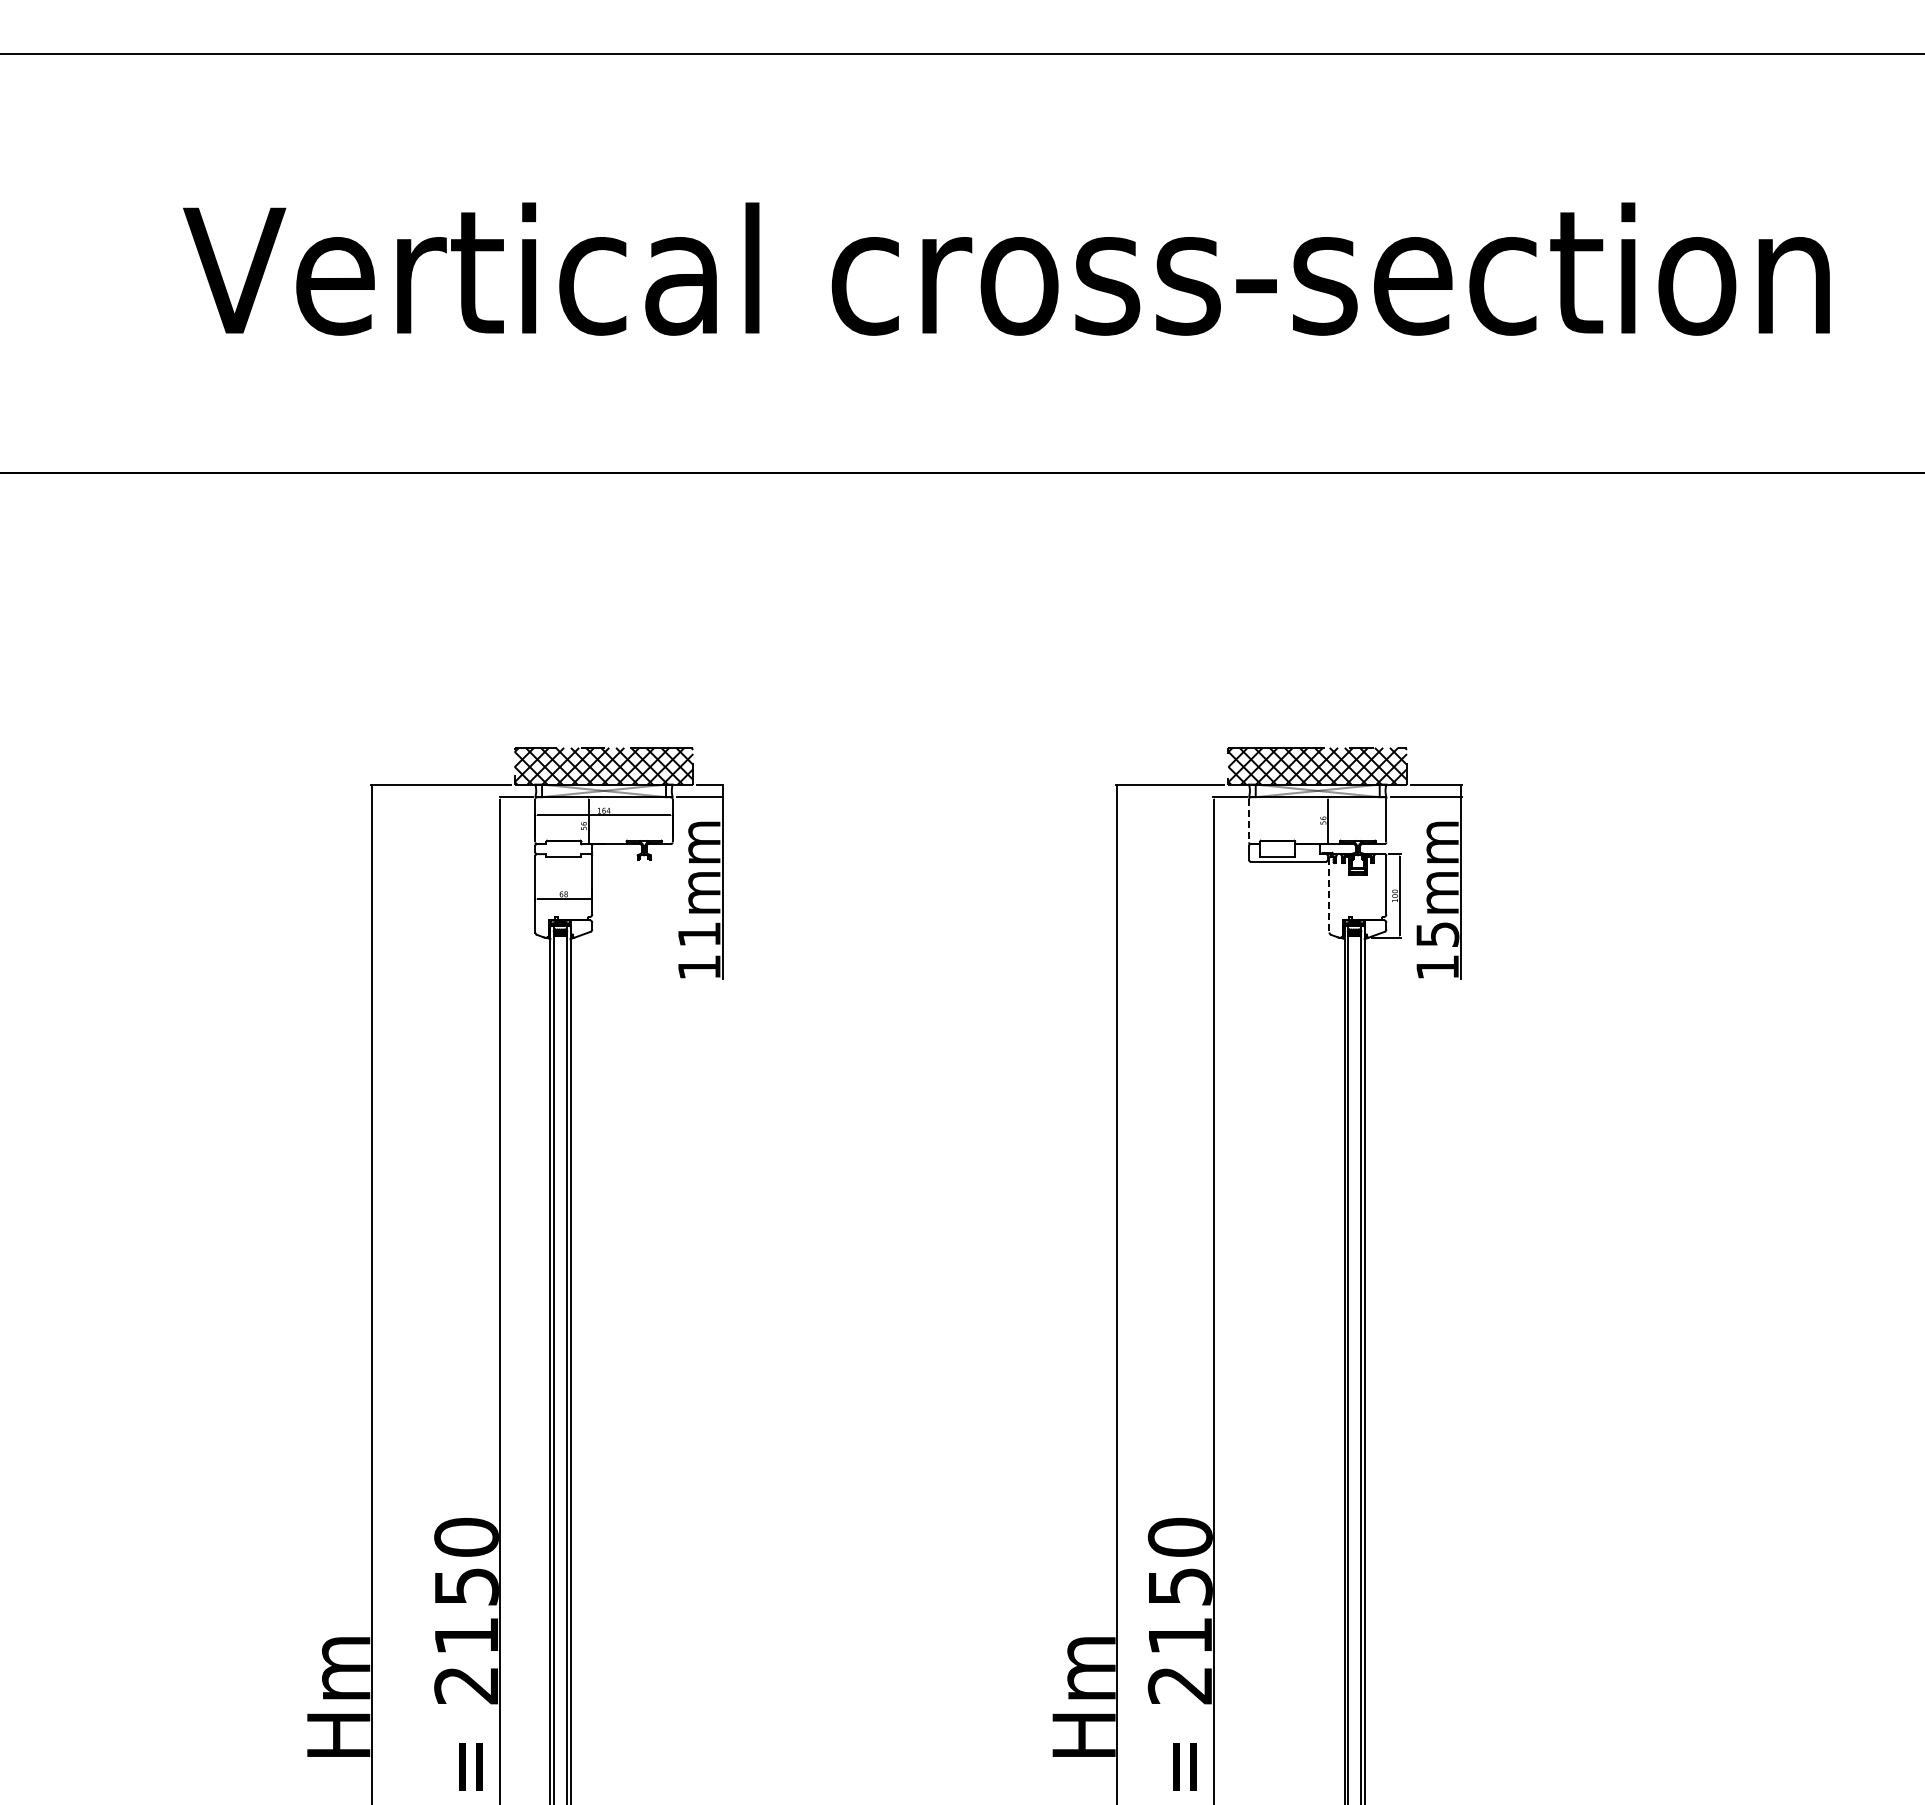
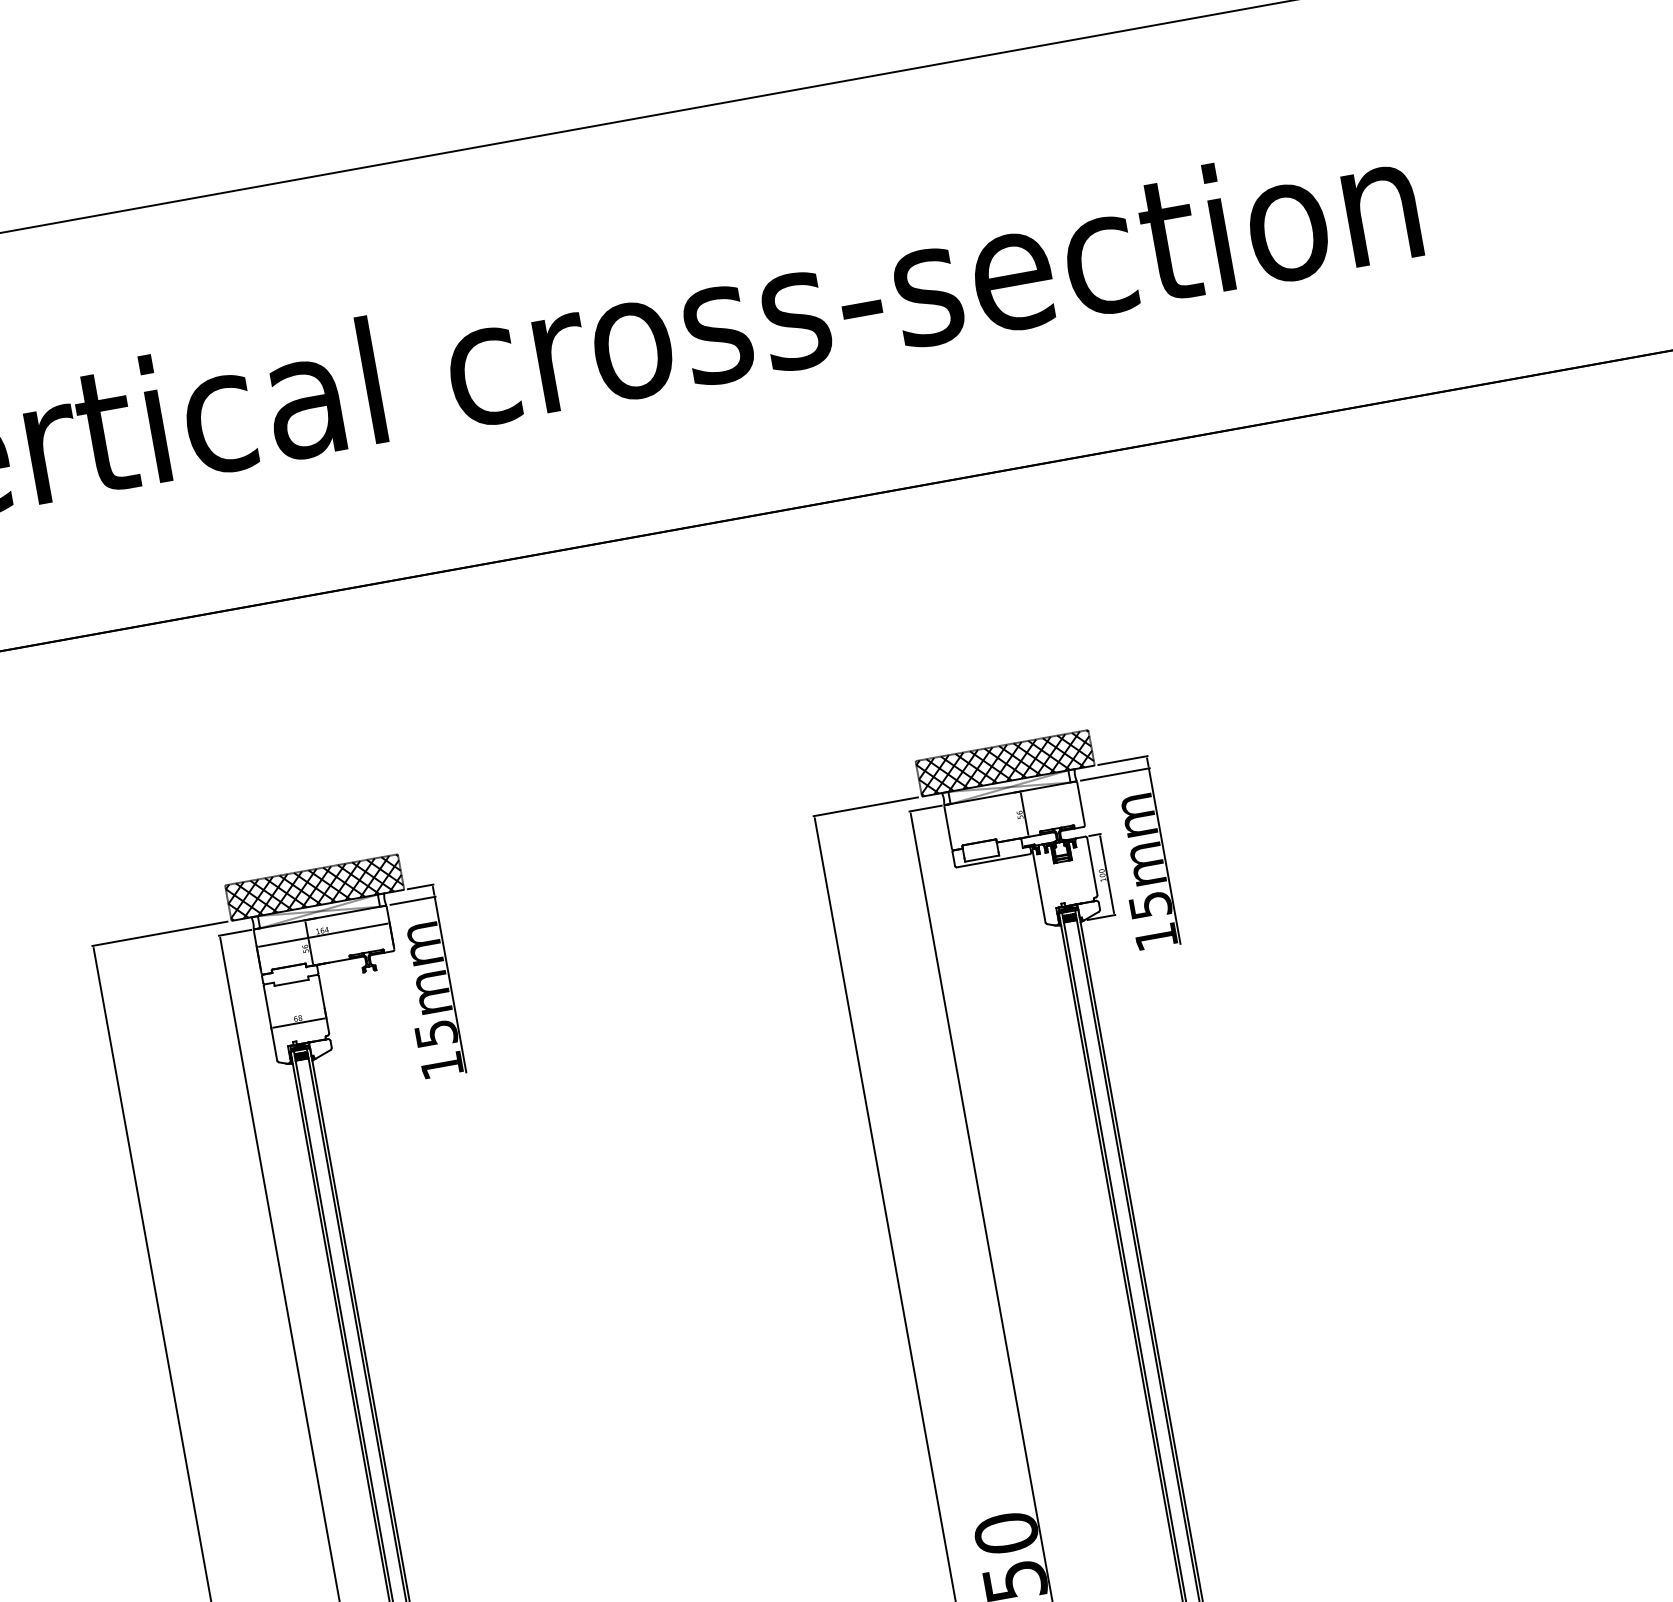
line: (1249, 820) -> (948, 827), dashed -> solid
line: (1329, 895) -> (1039, 886), dashed -> solid
text: (699, 934) -> (436, 1033), 11mm -> 15mm

